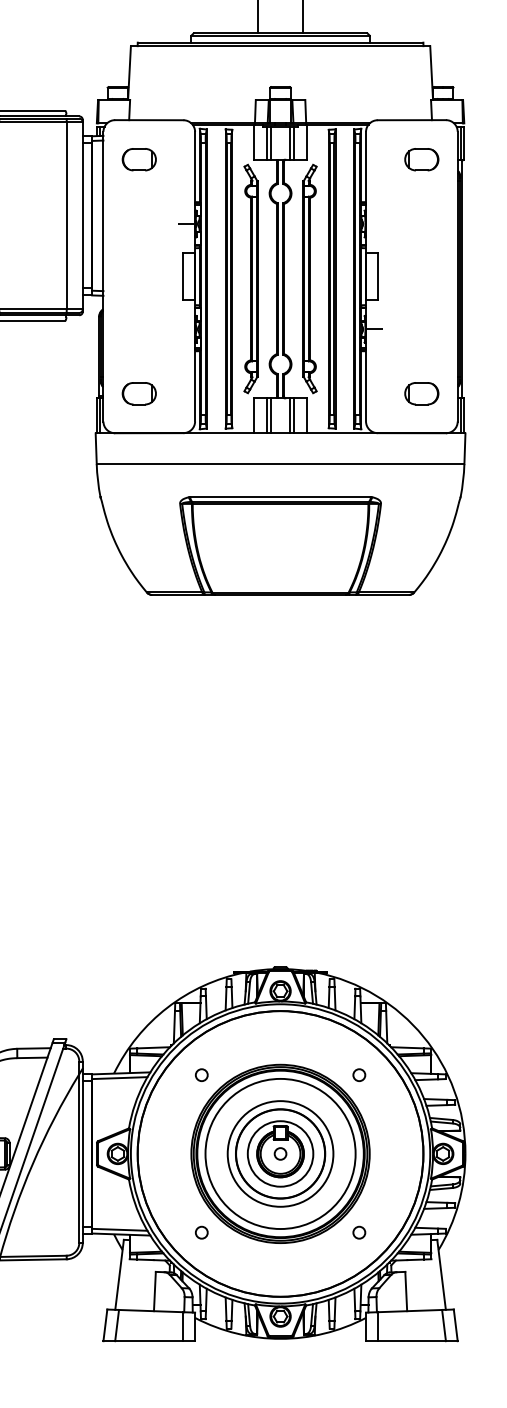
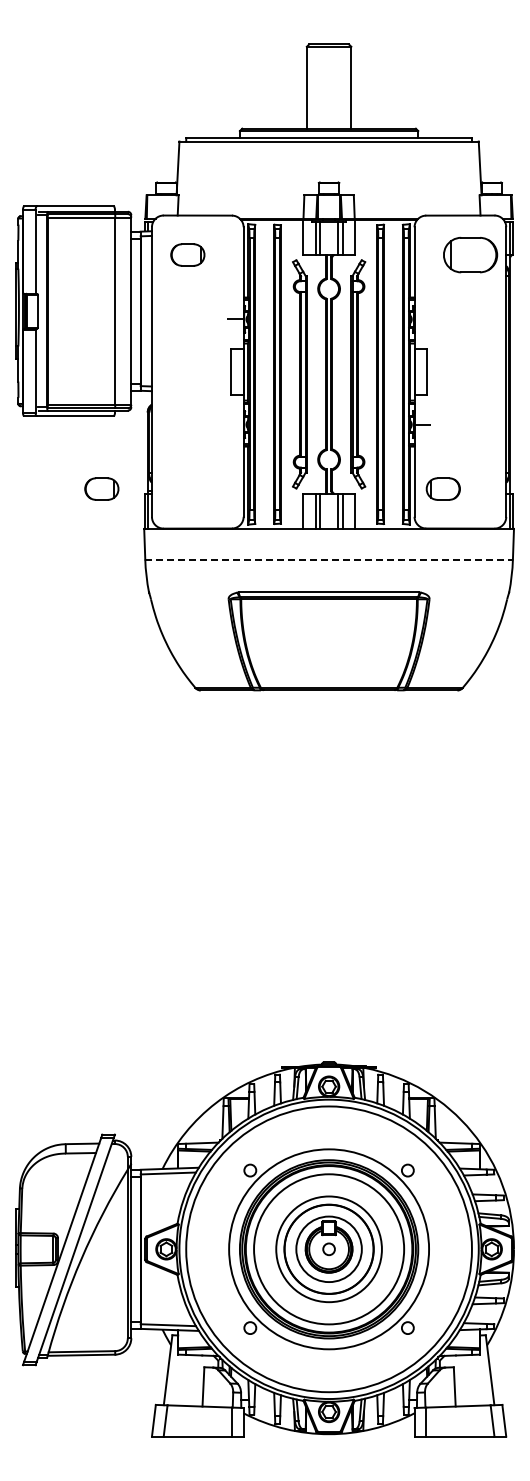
part: (420, 159) -> (469, 254), size x1.6
part: (138, 393) -> (101, 488), moved
part: (420, 393) -> (442, 488), moved
line: (280, 464) -> (329, 559), solid -> dashed
circle: (279, 1154) -> (328, 1249), size x0.7

